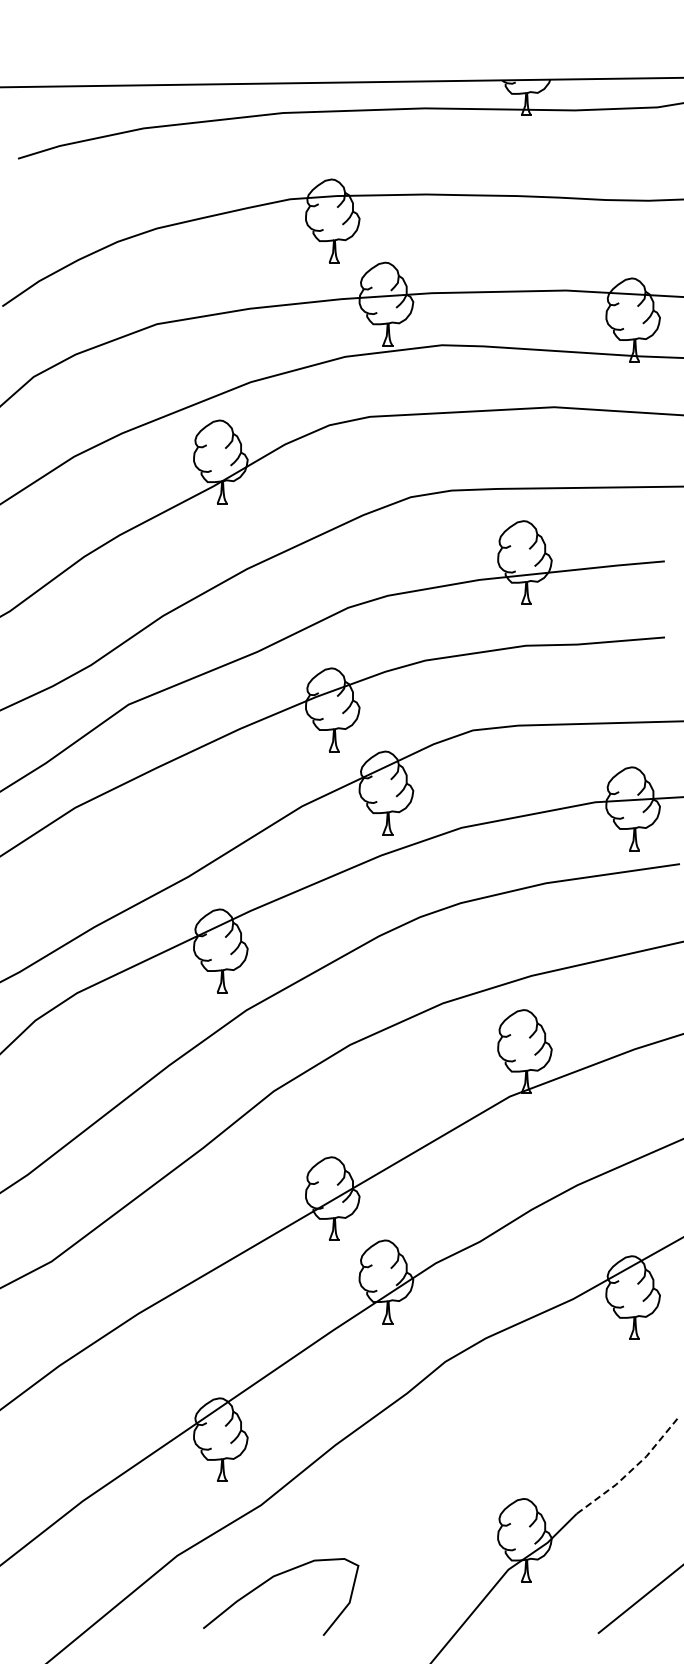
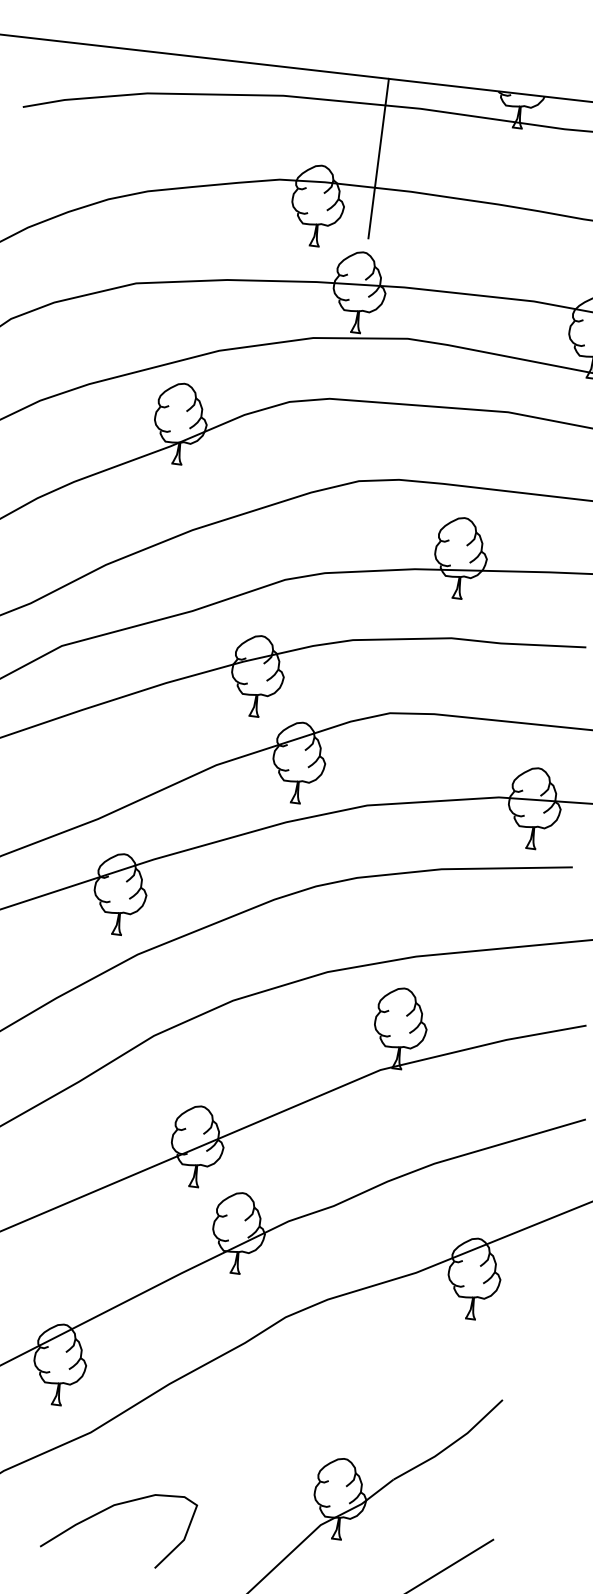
line: (388, 164) -> (378, 158), added
line: (632, 1469) -> (452, 1443), dashed -> solid
curve: (268, 1581) -> (108, 1509), moved

